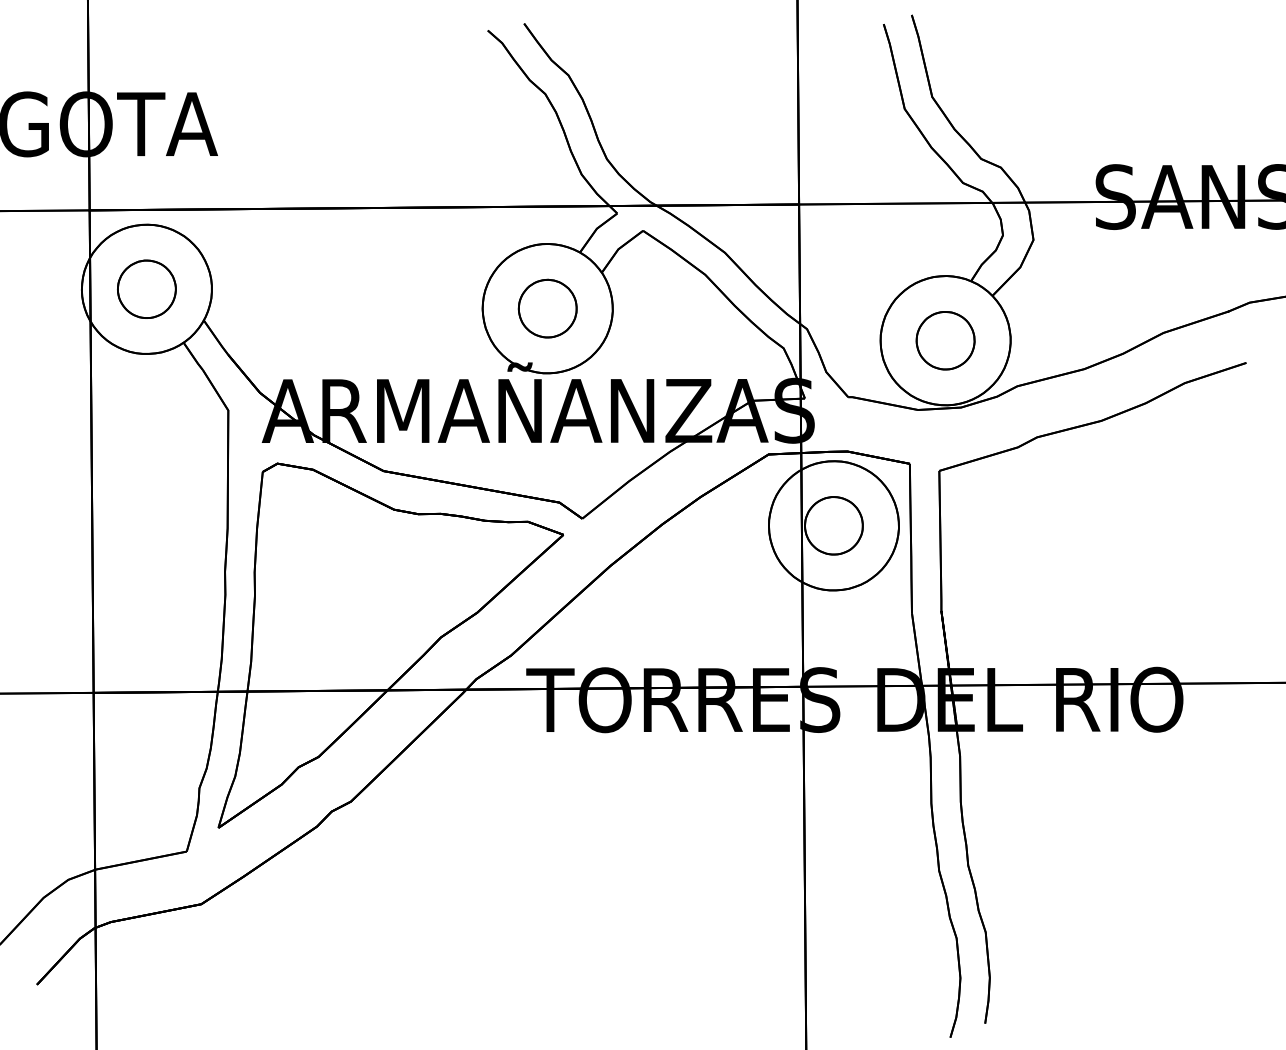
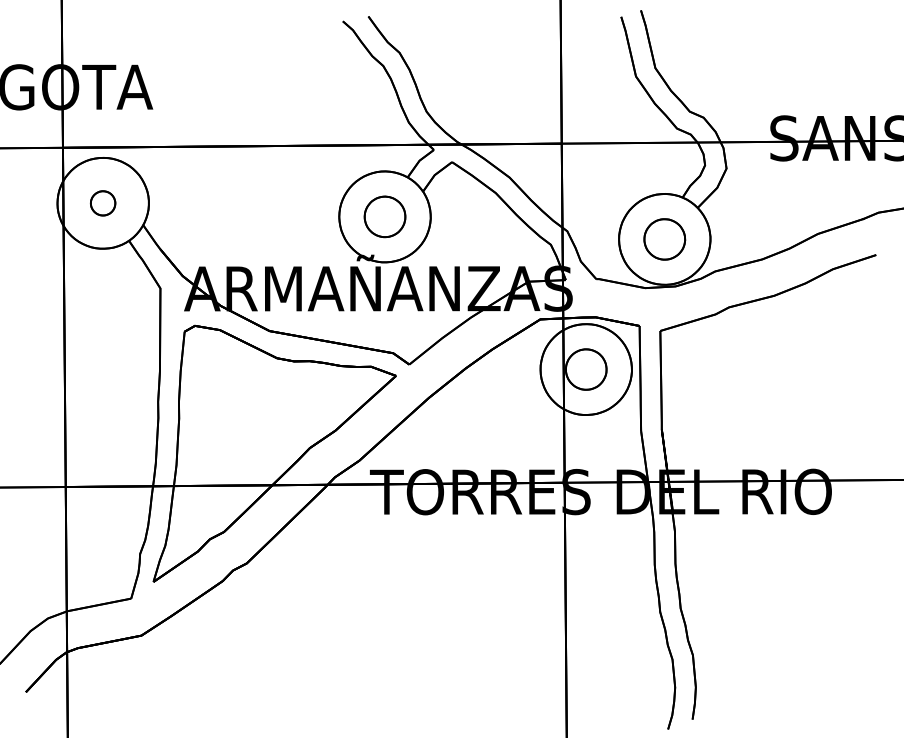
part: (145, 289) -> (102, 203), size x0.6

